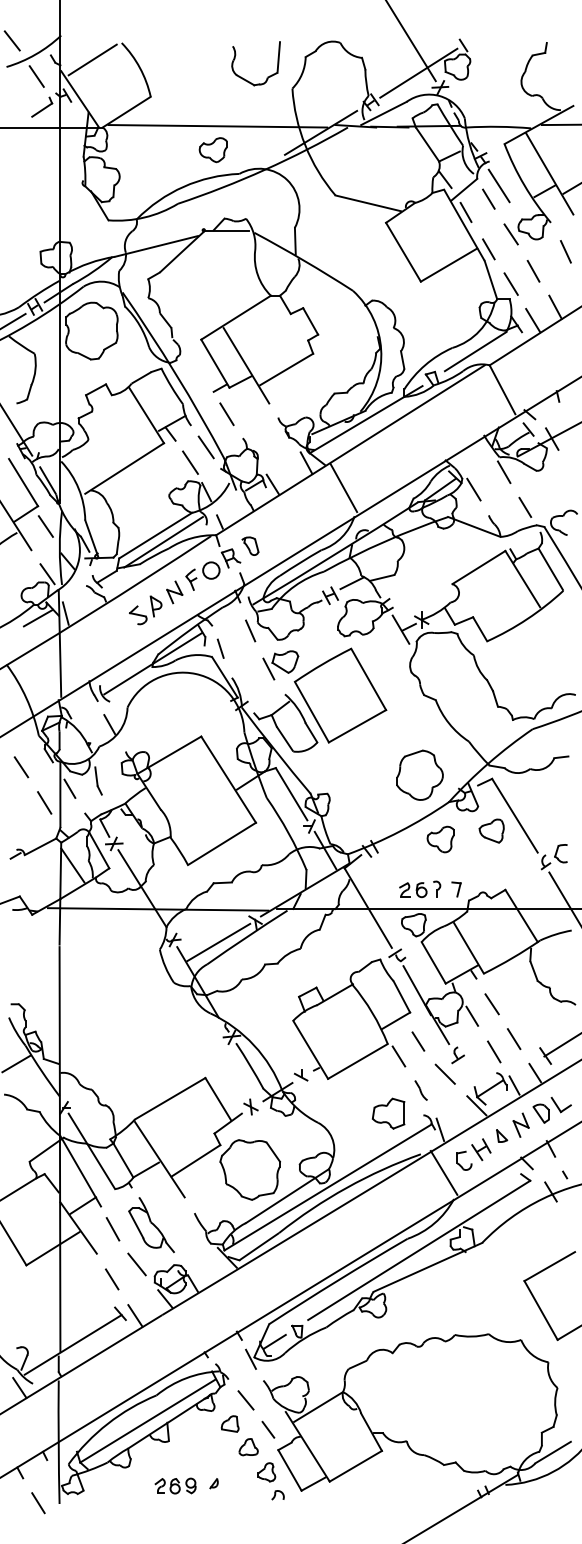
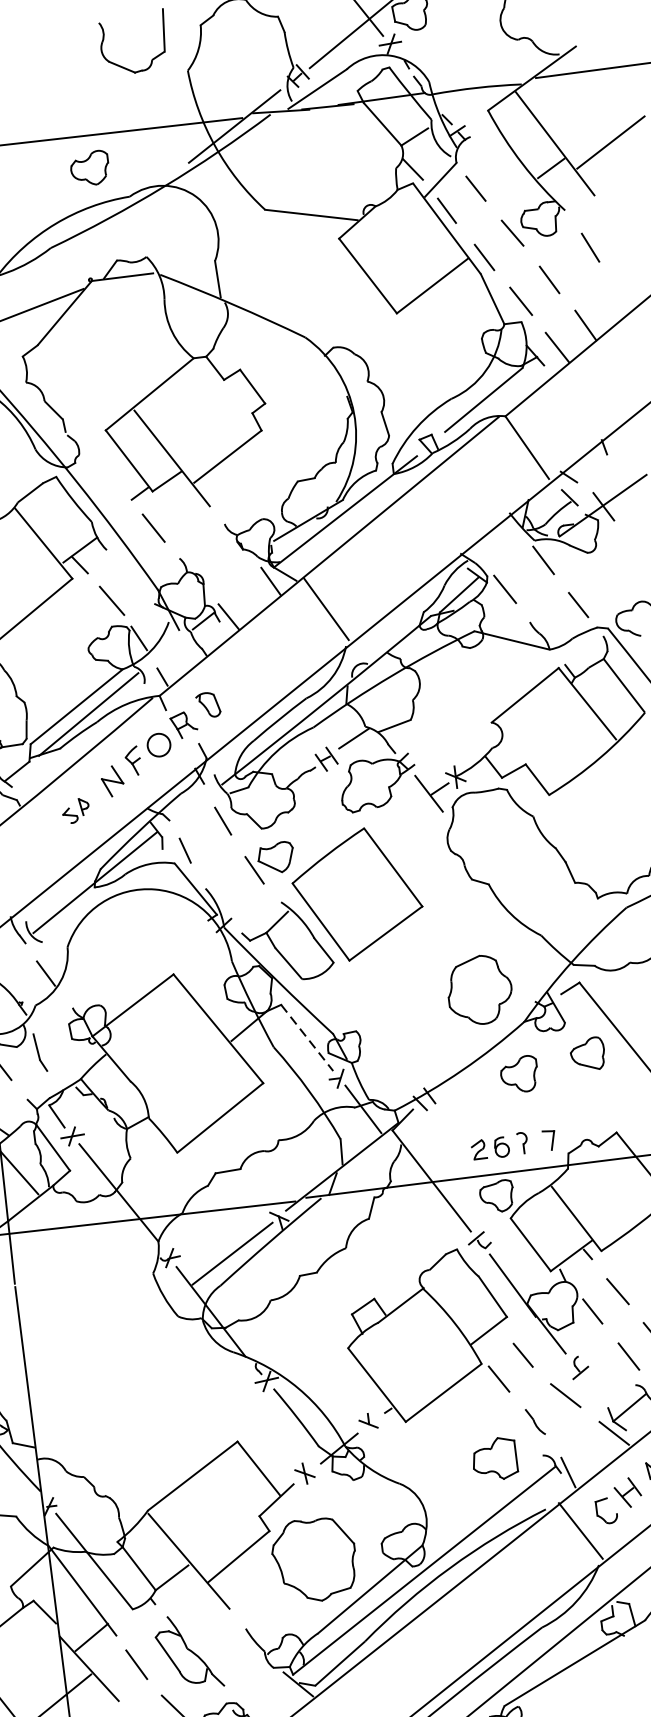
line: (498, 185) -> (486, 168), removed
line: (205, 447) -> (129, 577), removed
part: (145, 610) -> (75, 811), size x0.6
line: (291, 794) -> (307, 1038), solid -> dashed

